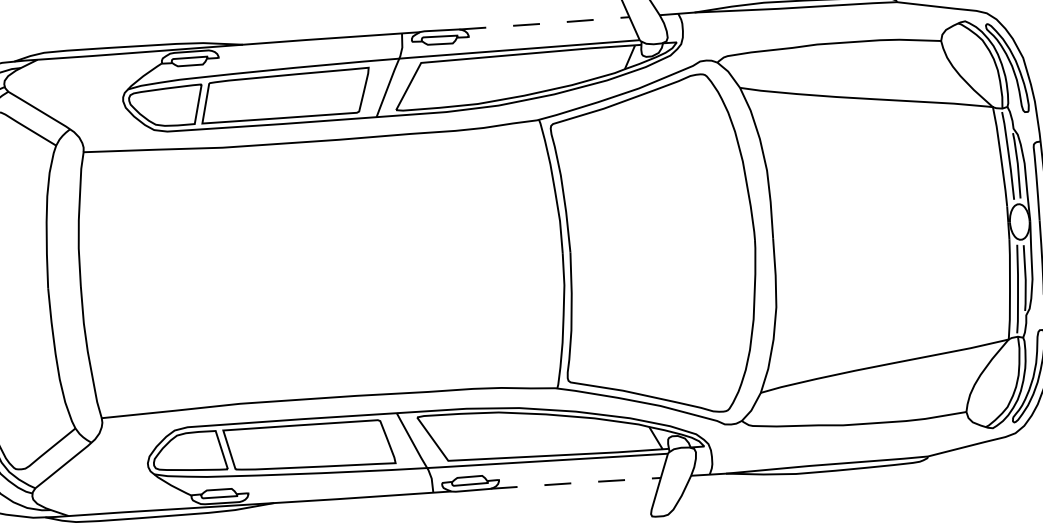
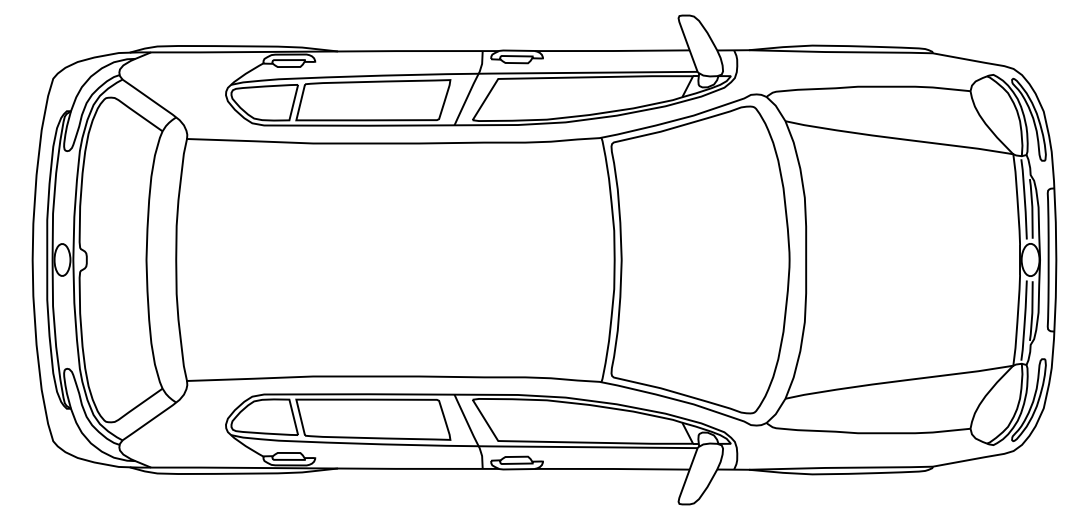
line: (544, 24) -> (612, 51), dashed -> solid
line: (575, 482) -> (612, 468), dashed -> solid

